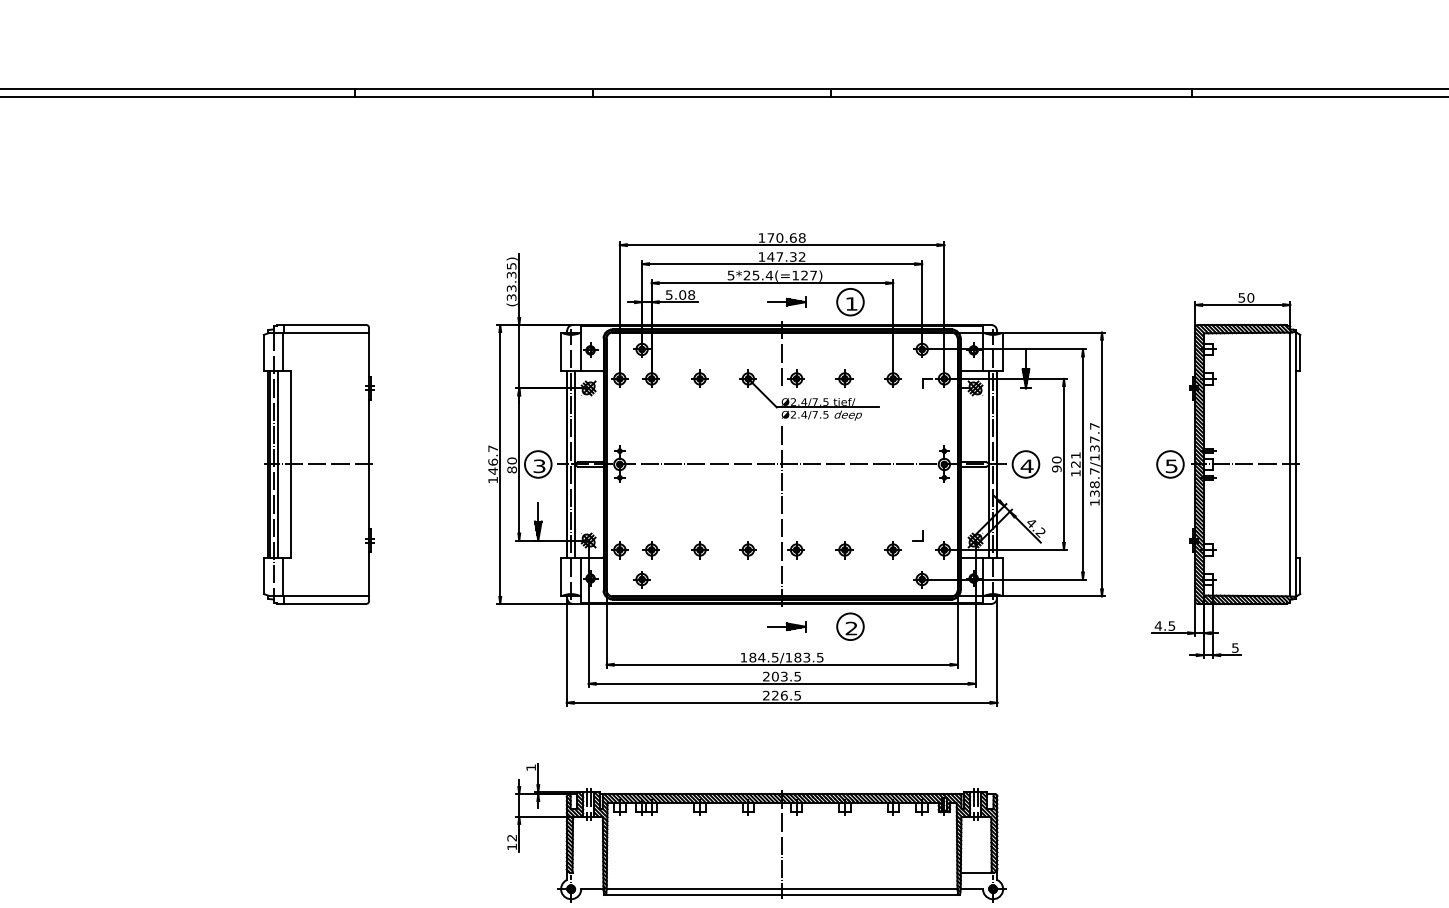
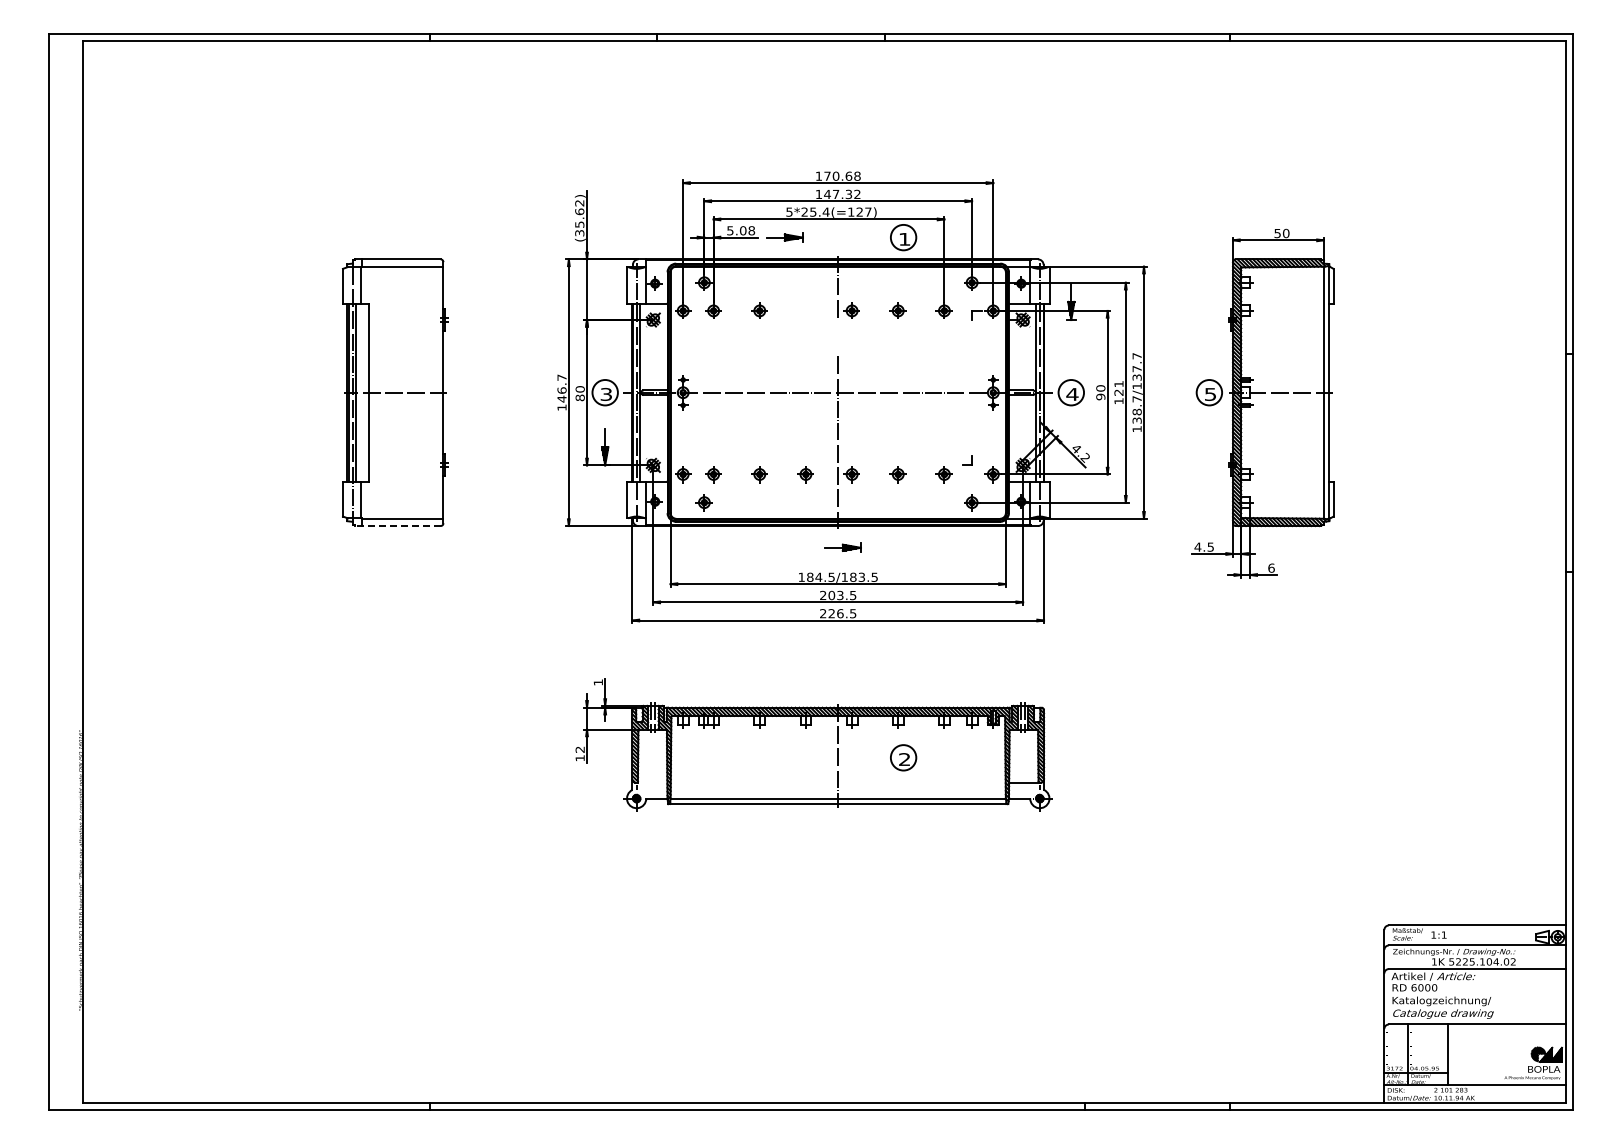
text: (511, 276) -> (579, 213), (33.35) -> (35.62)
part: (786, 302) -> (784, 237), moved
part: (809, 395) -> (864, 326), removed
line: (322, 604) -> (398, 526), solid -> dashed
part: (850, 626) -> (903, 757), moved
text: (1235, 647) -> (1271, 567), 5 -> 6

